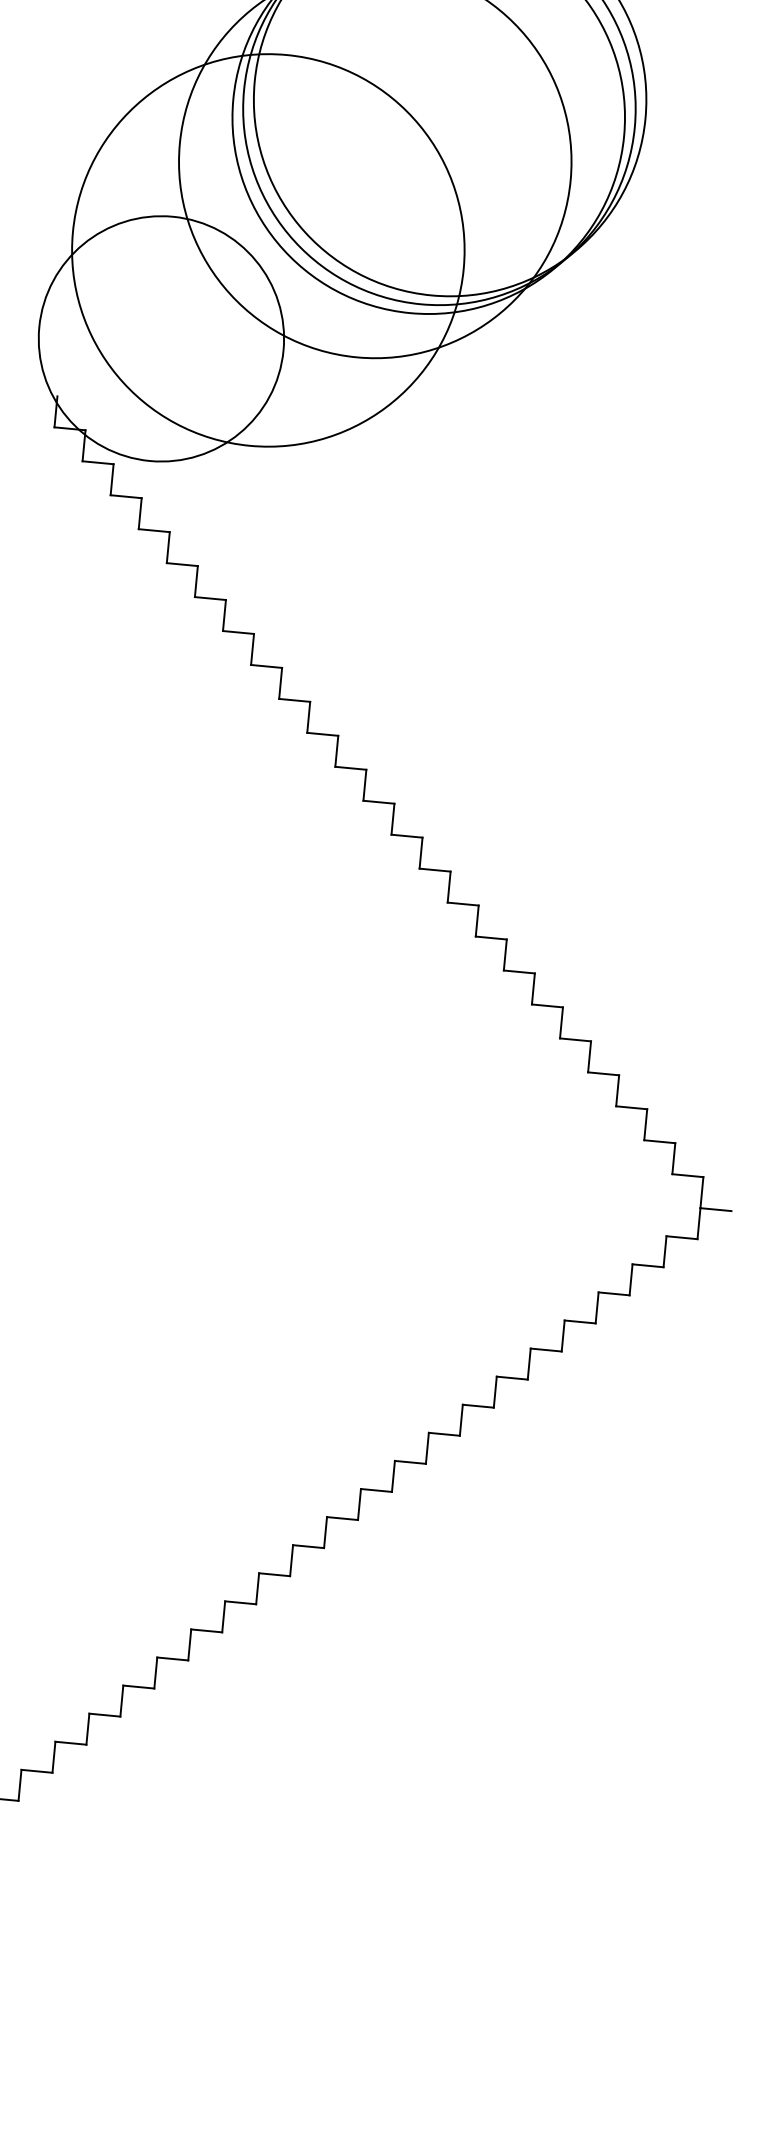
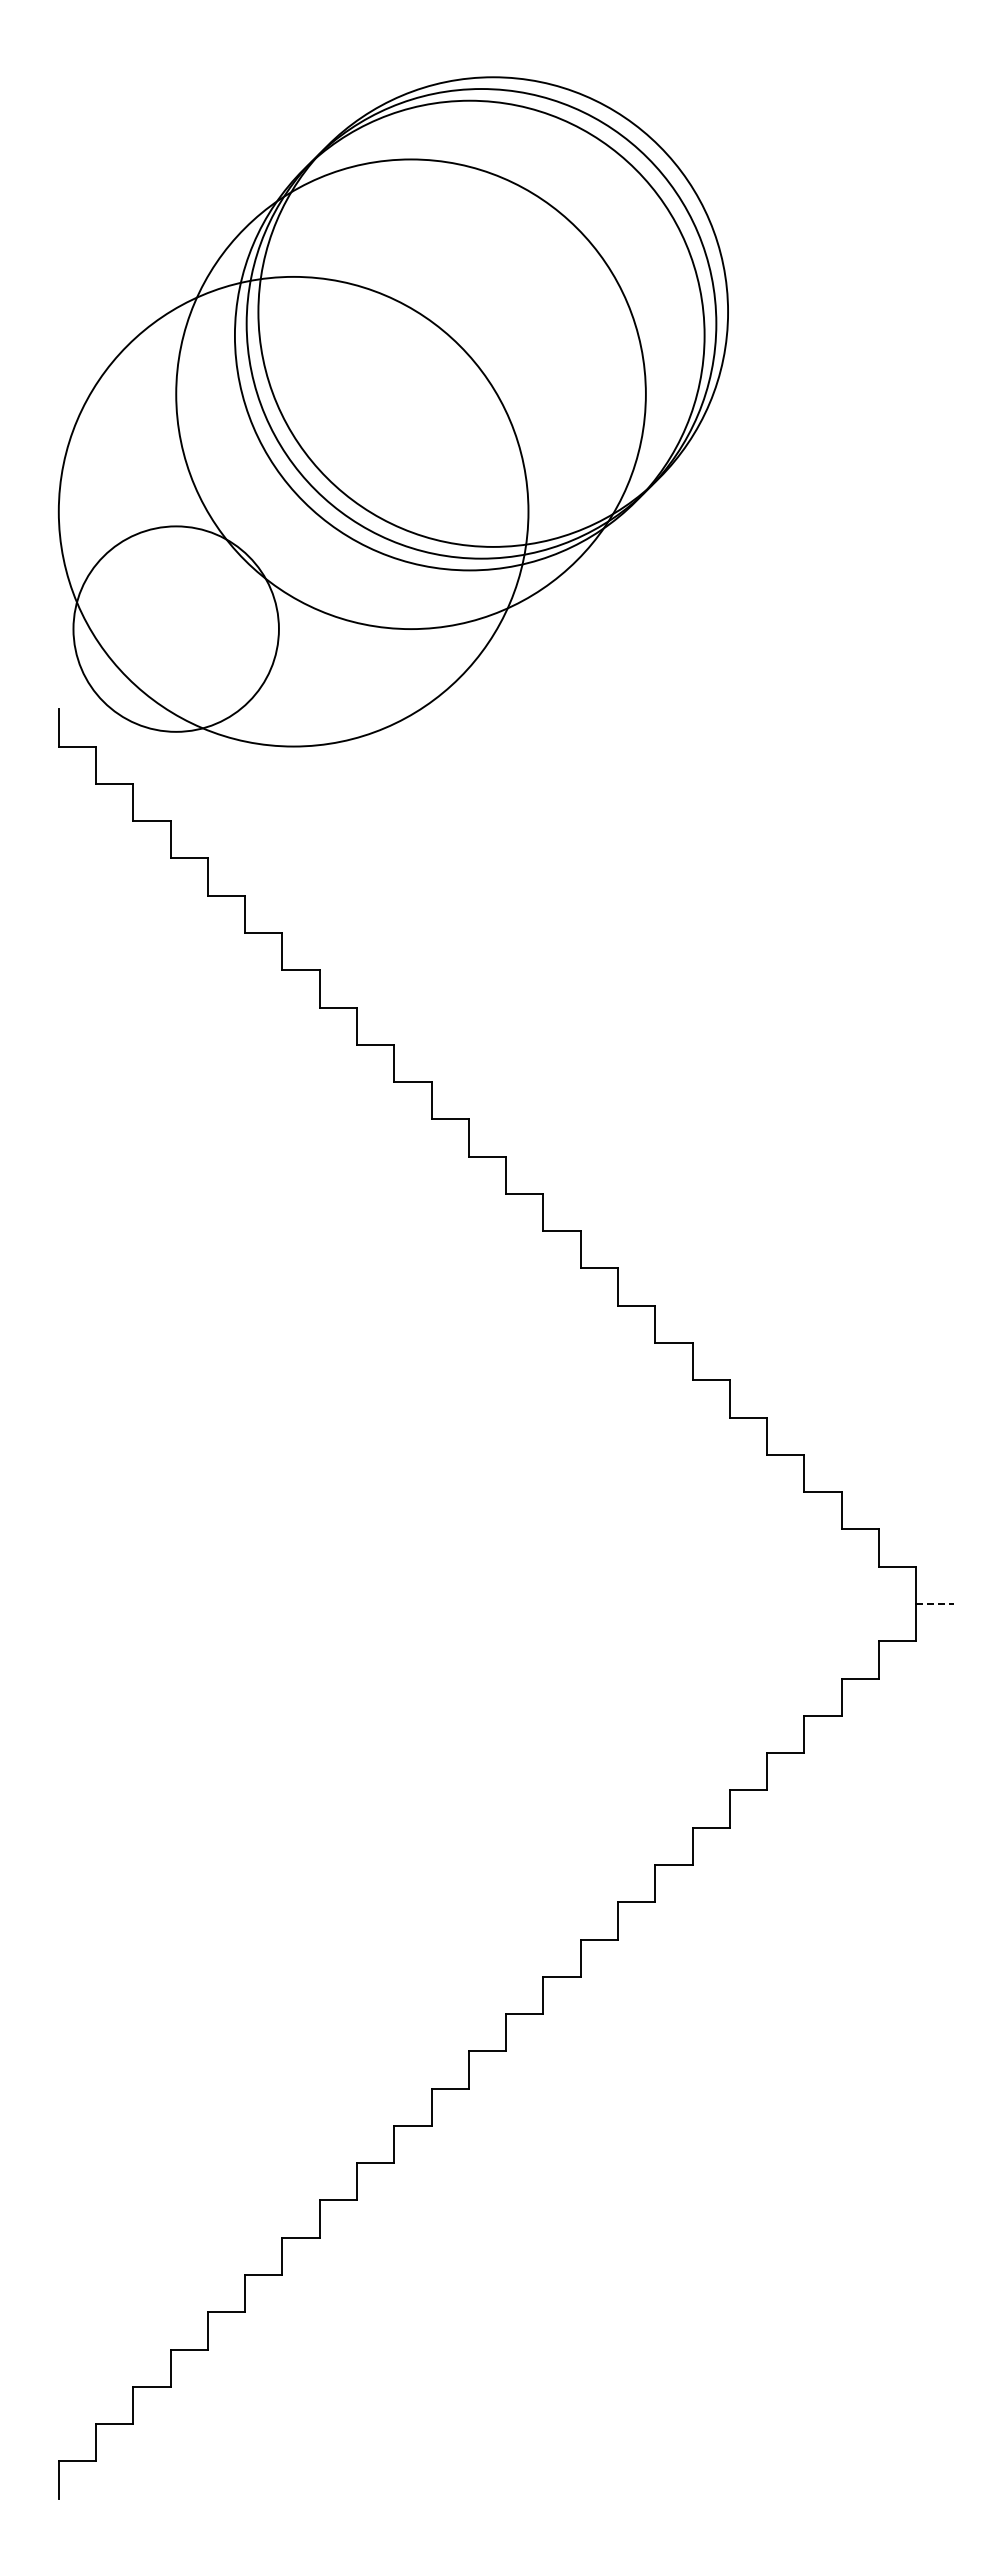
circle: (161, 338) -> (176, 628), size x0.7
line: (715, 1209) -> (934, 1603), solid -> dashed

